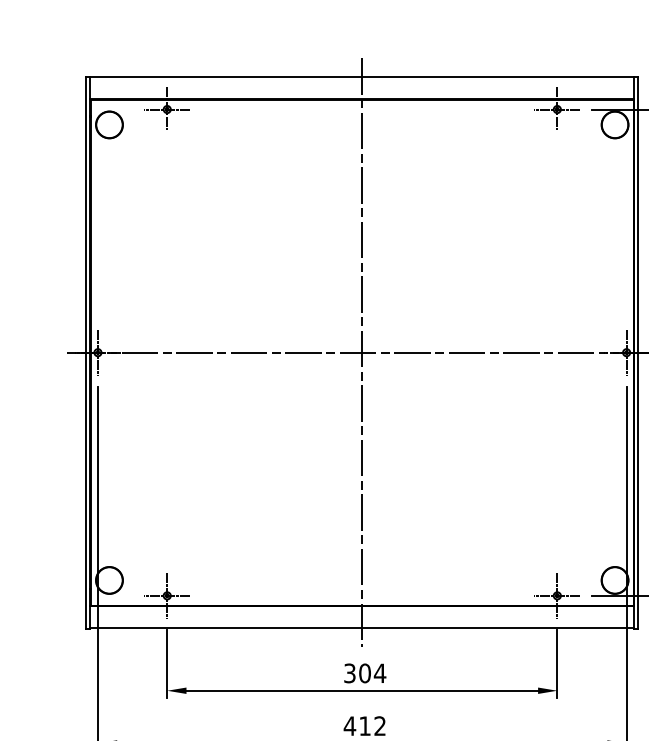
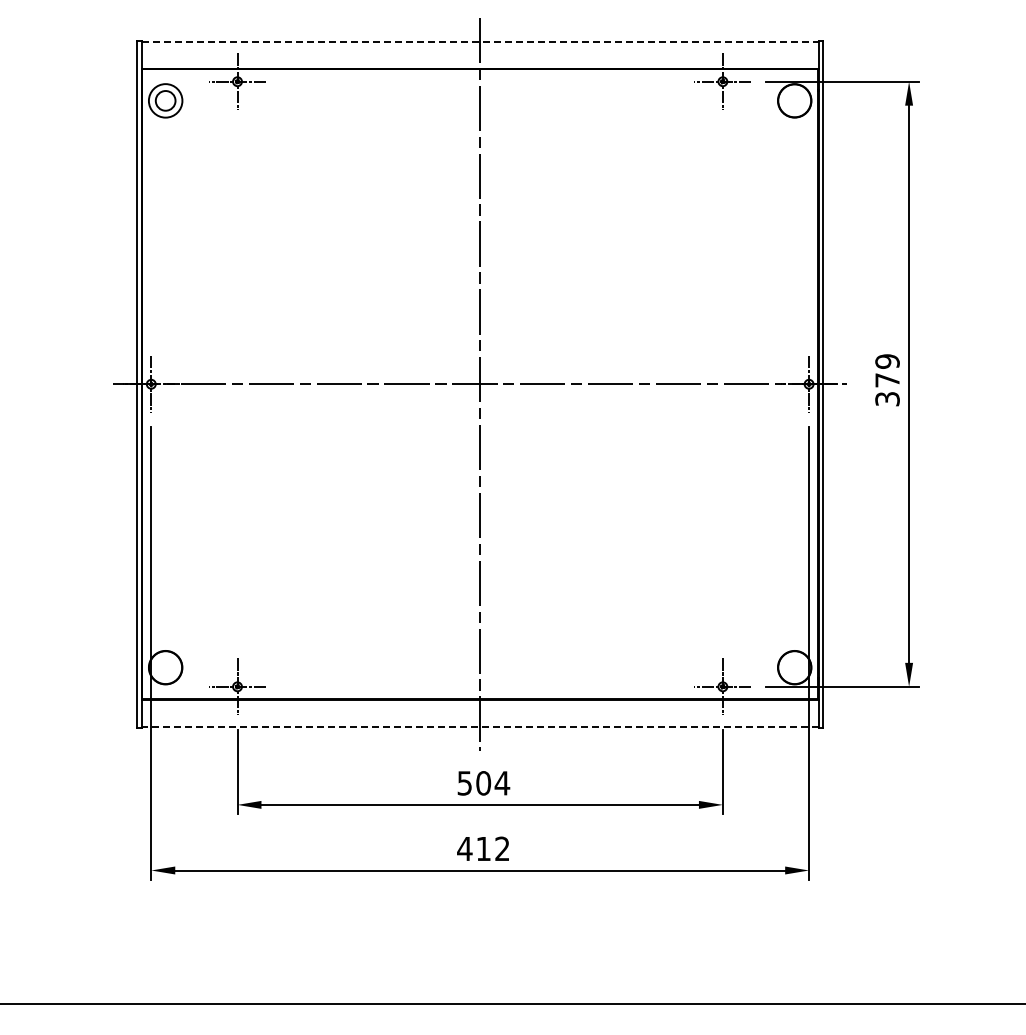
line: (362, 77) -> (480, 41), solid -> dashed
circle: (109, 124) -> (165, 100), size x0.6
line: (361, 627) -> (479, 726), solid -> dashed
text: (349, 672) -> (464, 782), 304 -> 504

